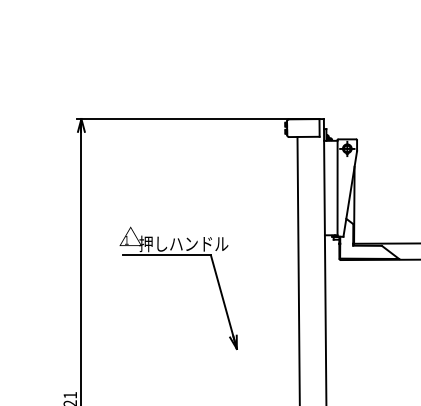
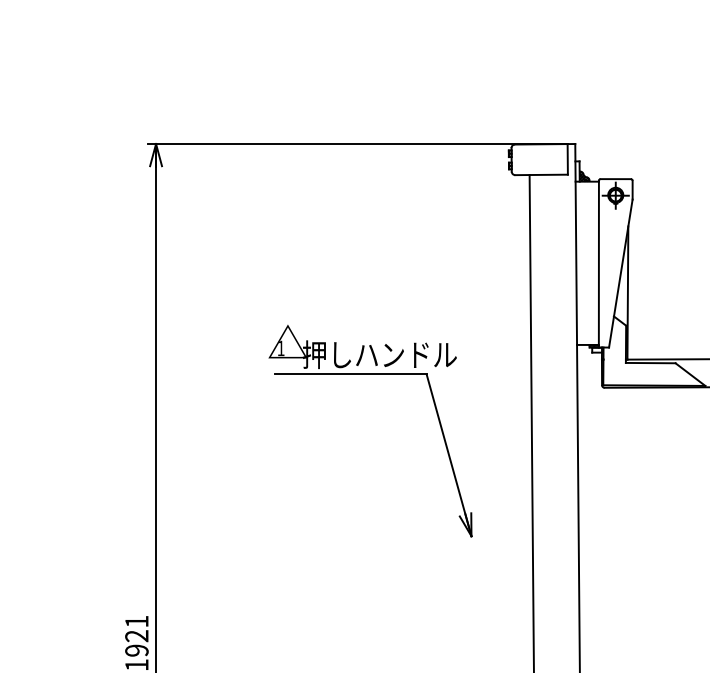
part: (178, 255) -> (370, 374), moved

